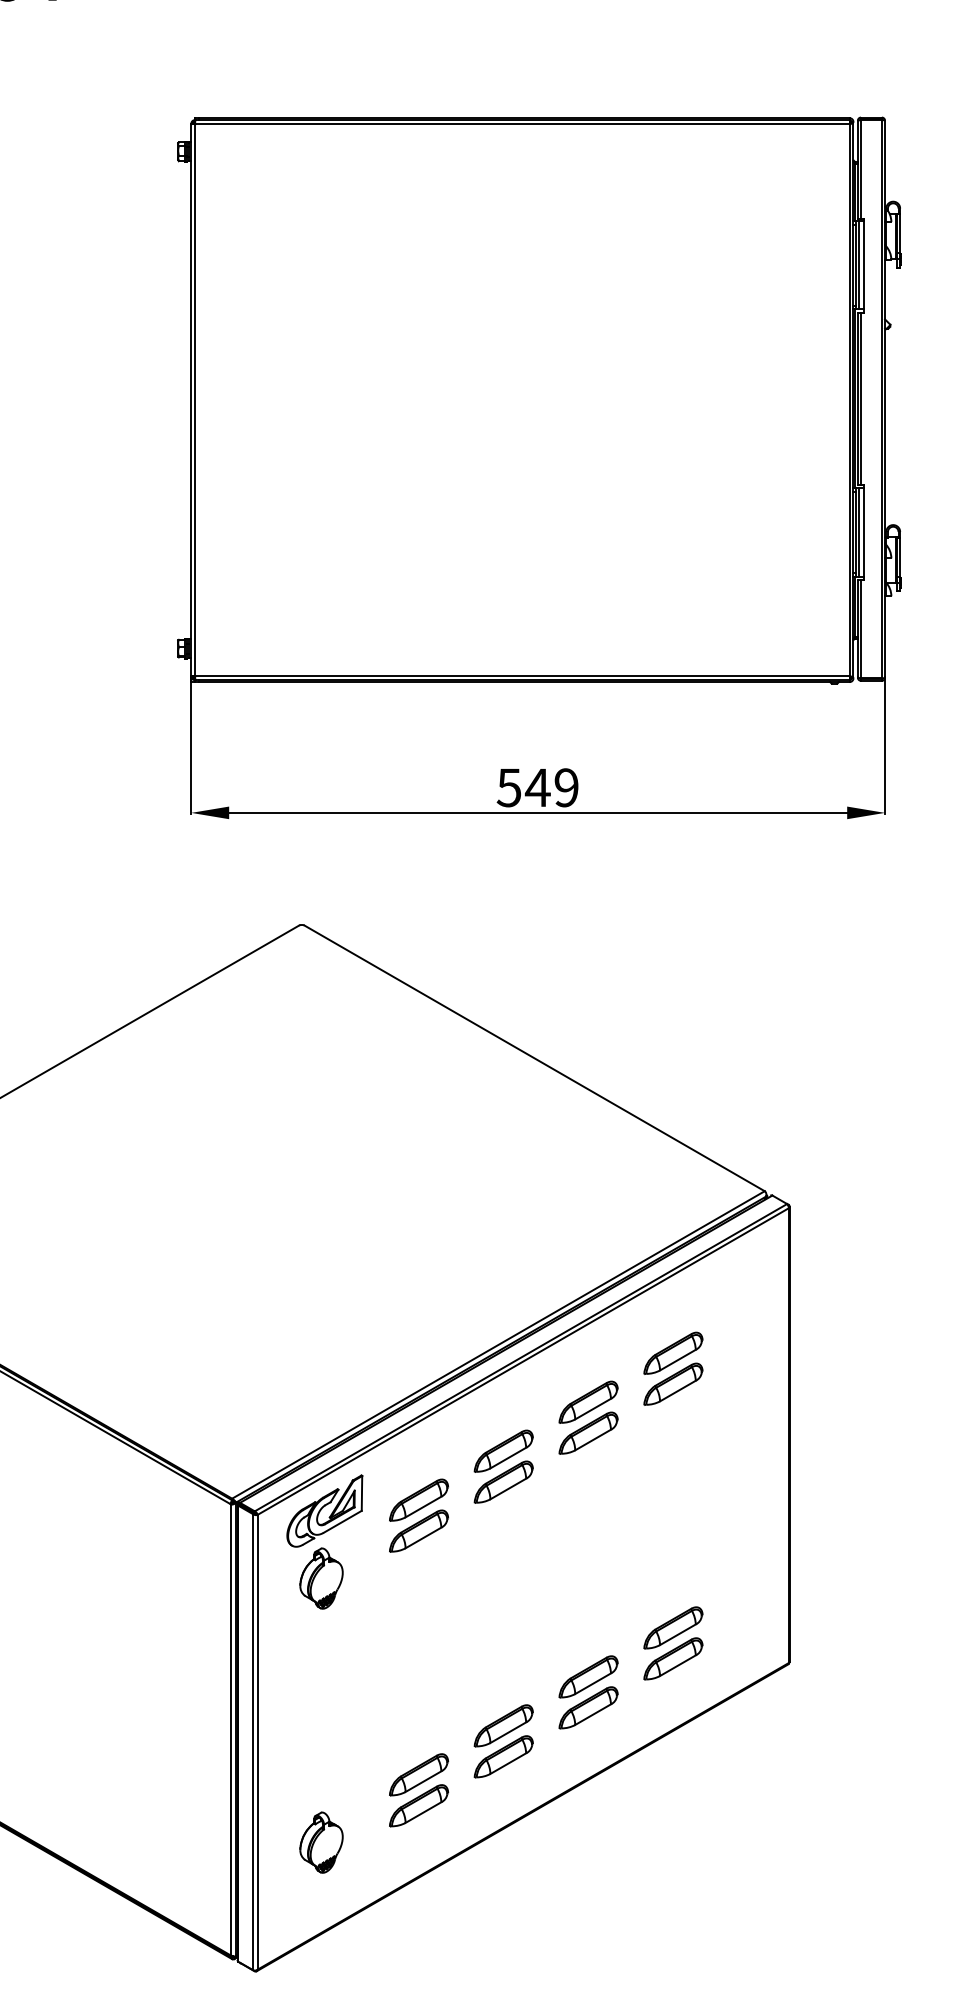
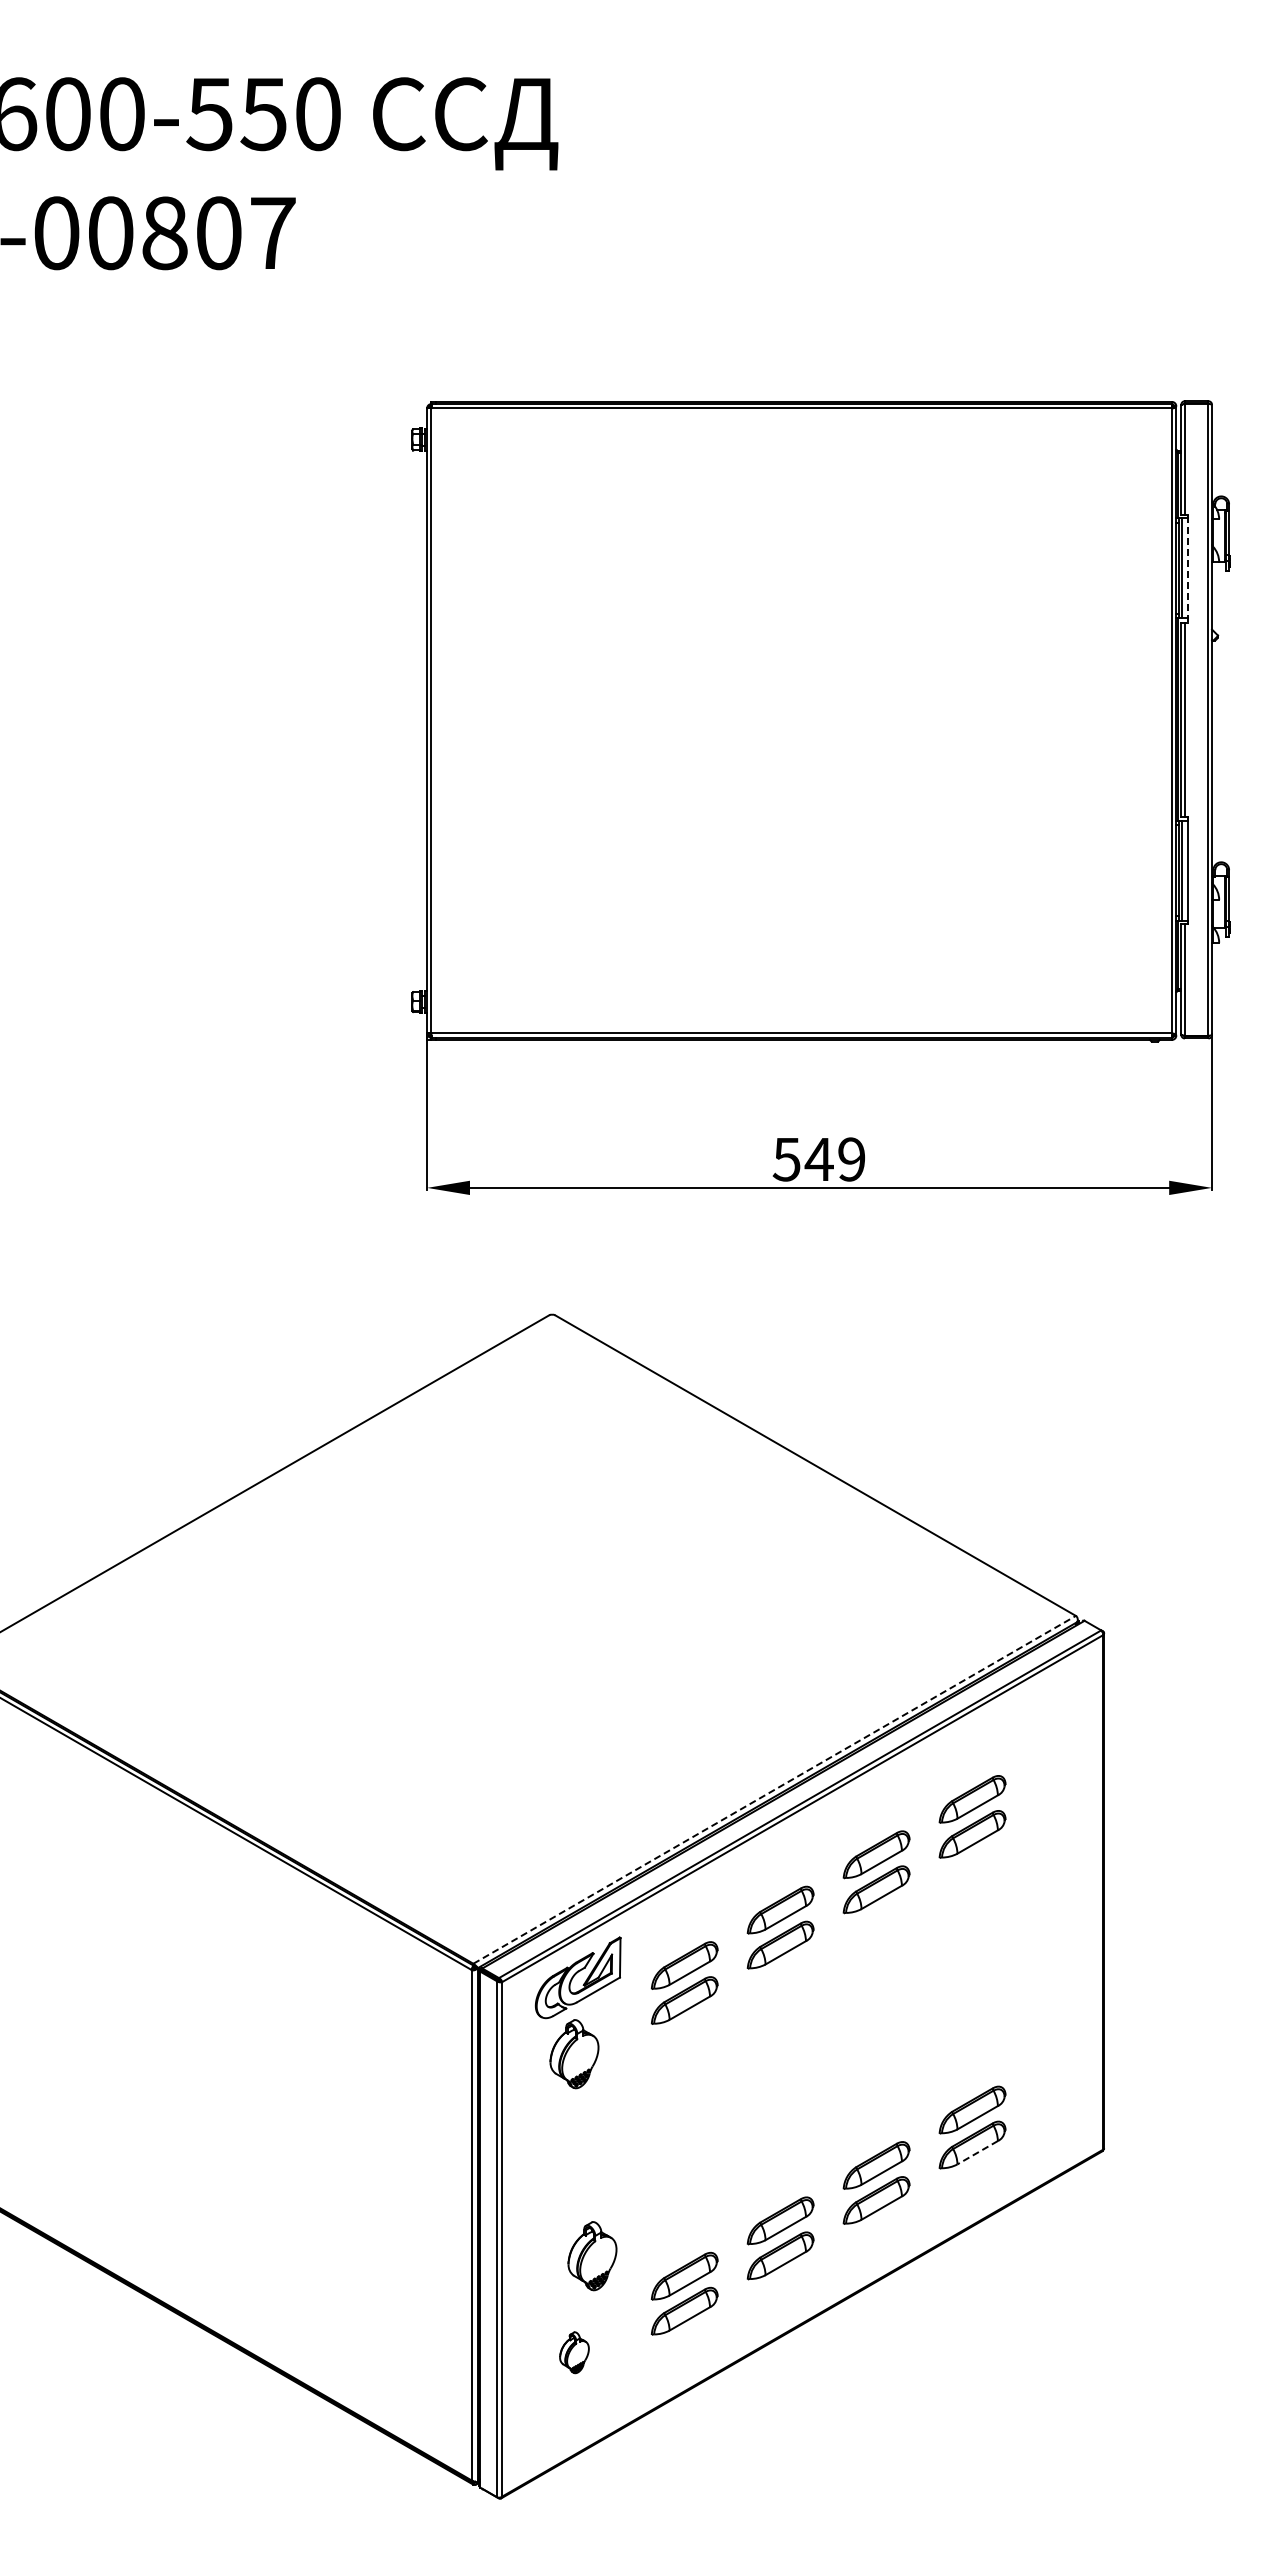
line: (863, 266) -> (1187, 569), solid -> dashed
line: (498, 1344) -> (774, 1789), solid -> dashed
line: (677, 1665) -> (977, 2152), solid -> dashed
part: (337, 1757) -> (592, 2256), added
part: (321, 1842) -> (574, 2352), size x0.6

